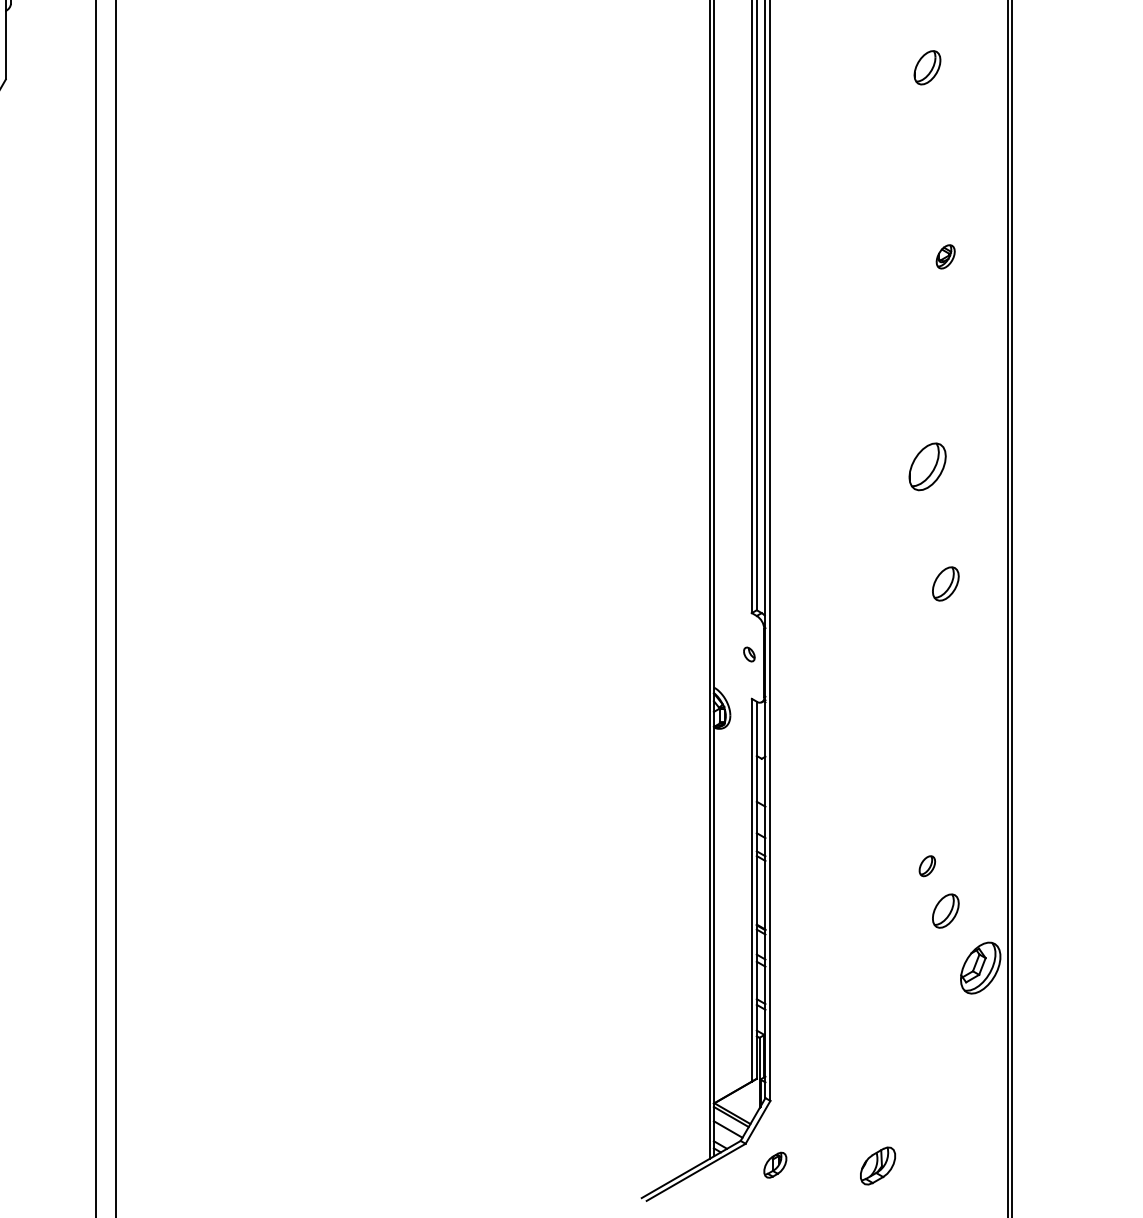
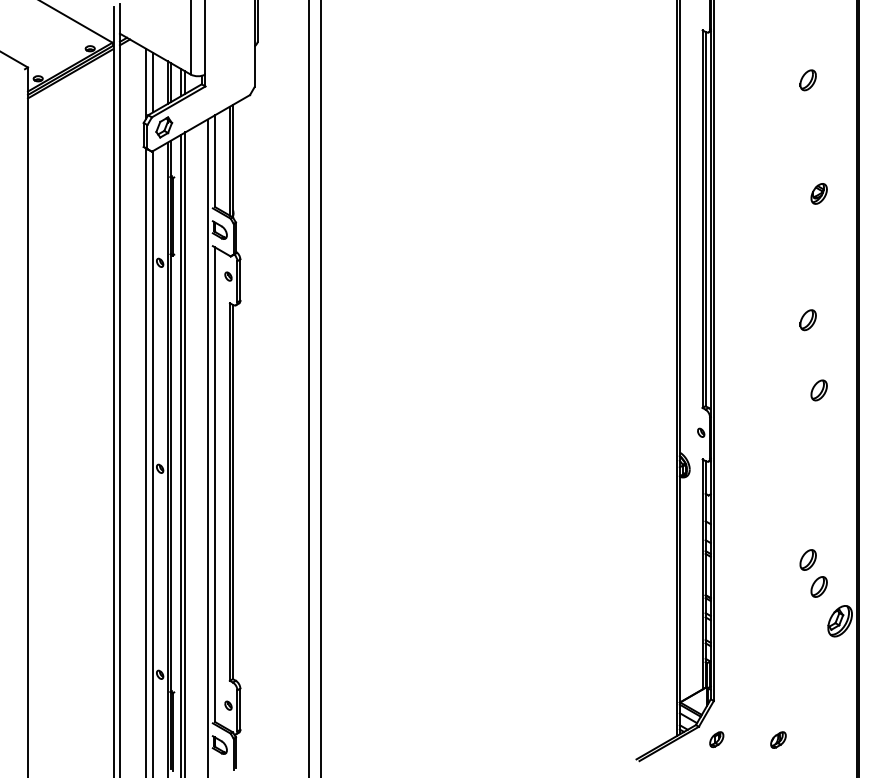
part: (944, 256) -> (818, 193), size x1.43
part: (926, 467) -> (807, 320), size x0.71
part: (926, 865) -> (807, 559), size x1.67
part: (878, 1164) -> (778, 739), size x0.71

